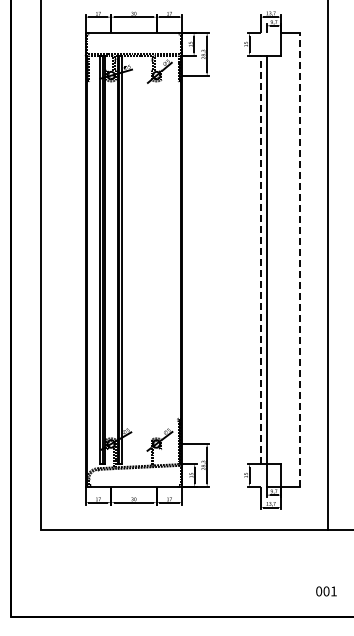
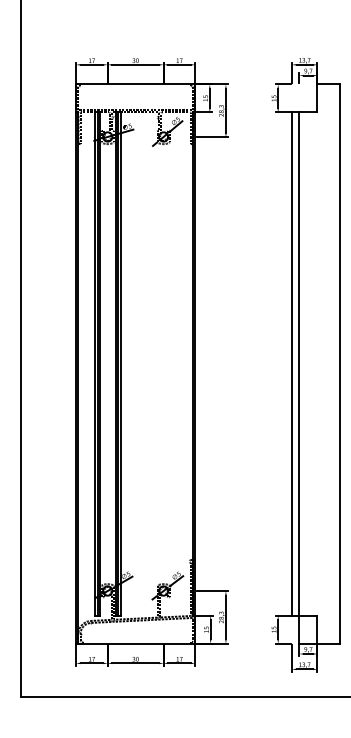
line: (260, 259) -> (291, 363), dashed -> solid
line: (299, 259) -> (339, 363), dashed -> solid

